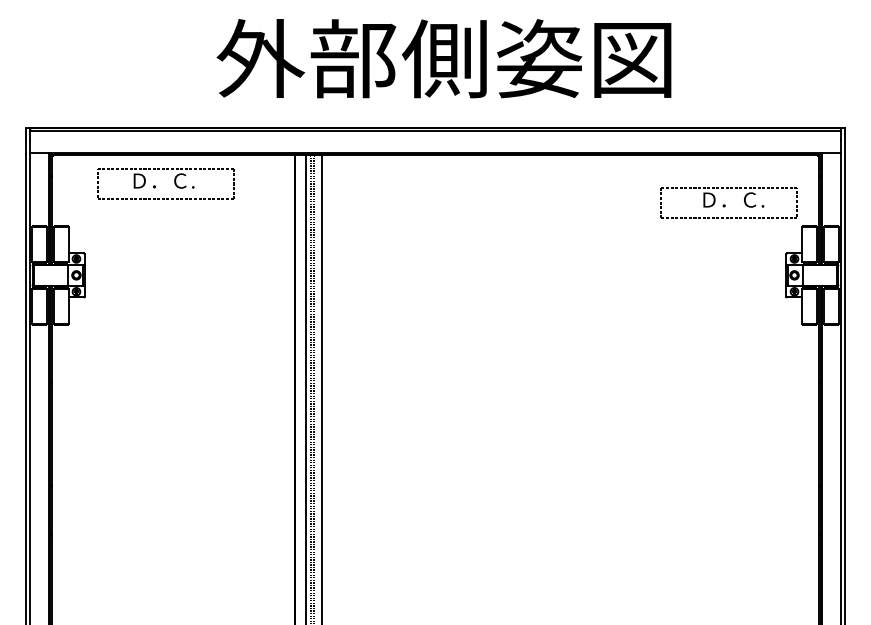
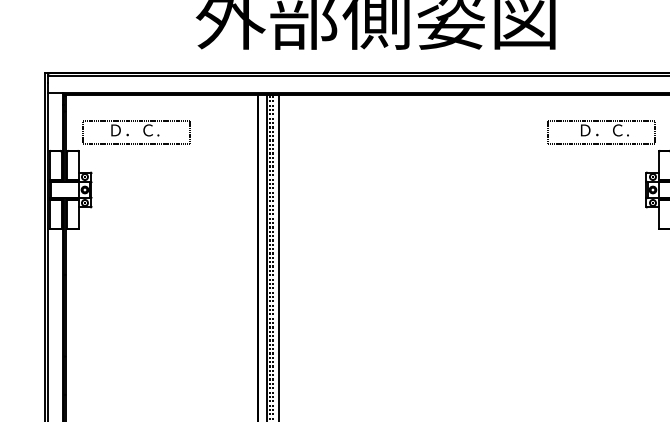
part: (174, 183) -> (143, 132), moved

